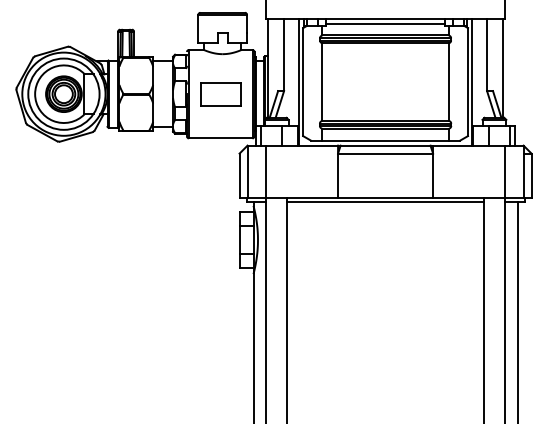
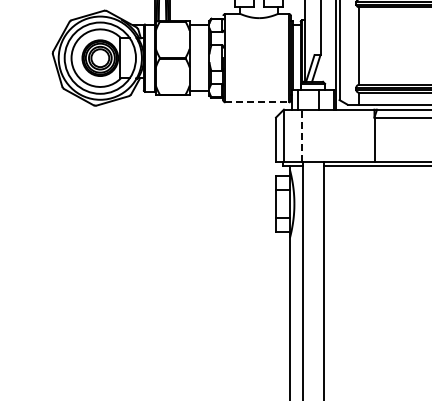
part: (220, 94) -> (256, 58), removed
line: (220, 138) -> (256, 102), solid -> dashed
line: (265, 171) -> (301, 135), solid -> dashed

